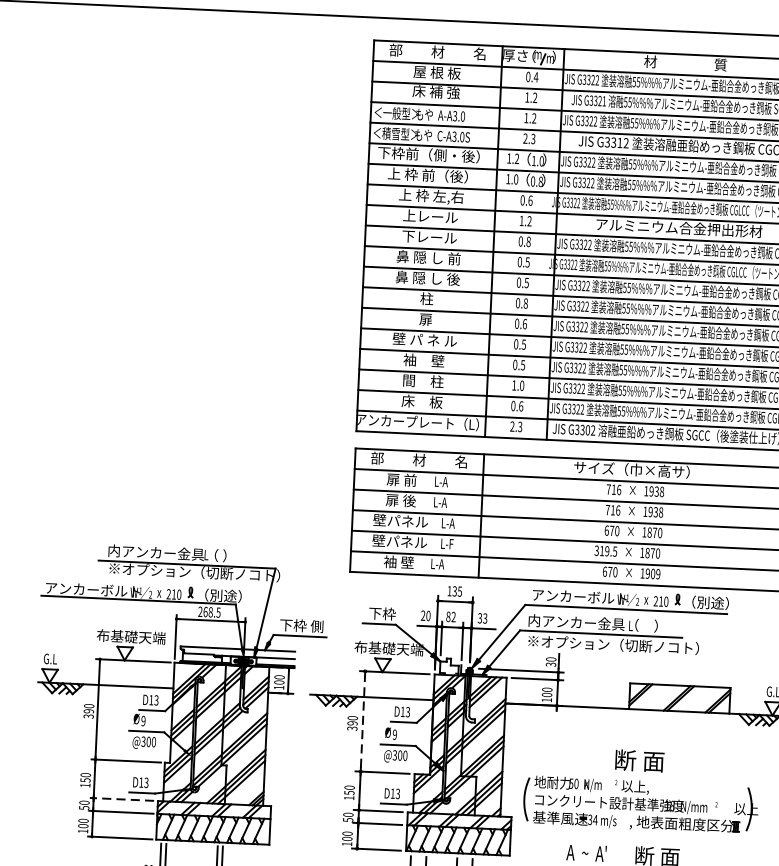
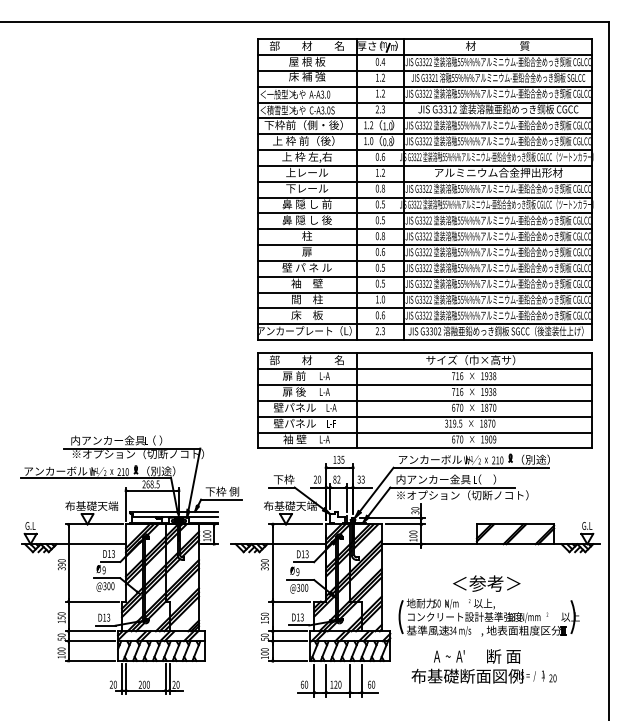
line: (362, 722) -> (272, 563), dashed -> solid
text: (639, 760) -> (486, 583), 断 面 -> ＜参考＞
line: (122, 799) -> (90, 631), dashed -> solid

